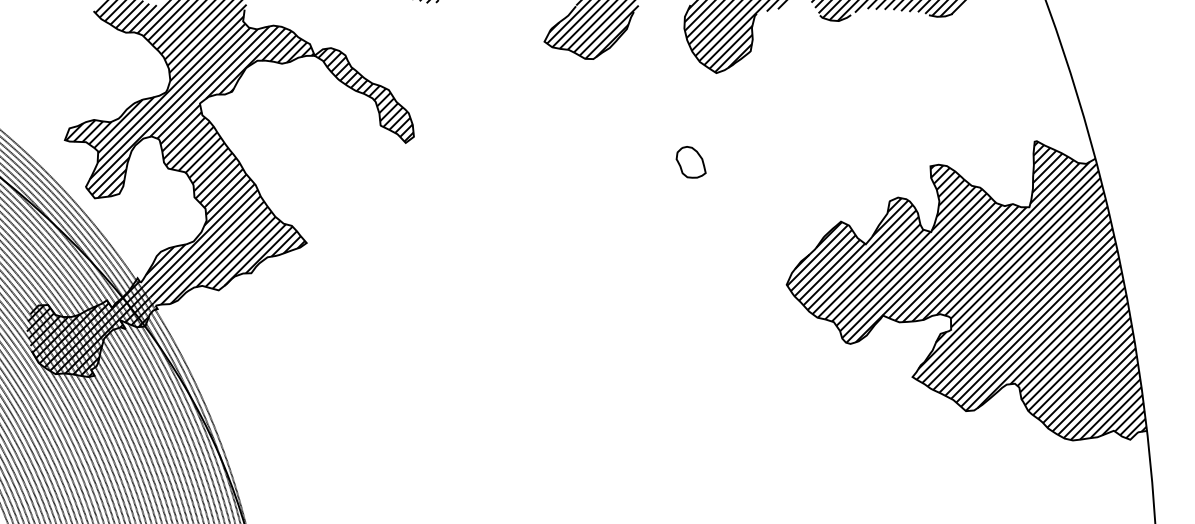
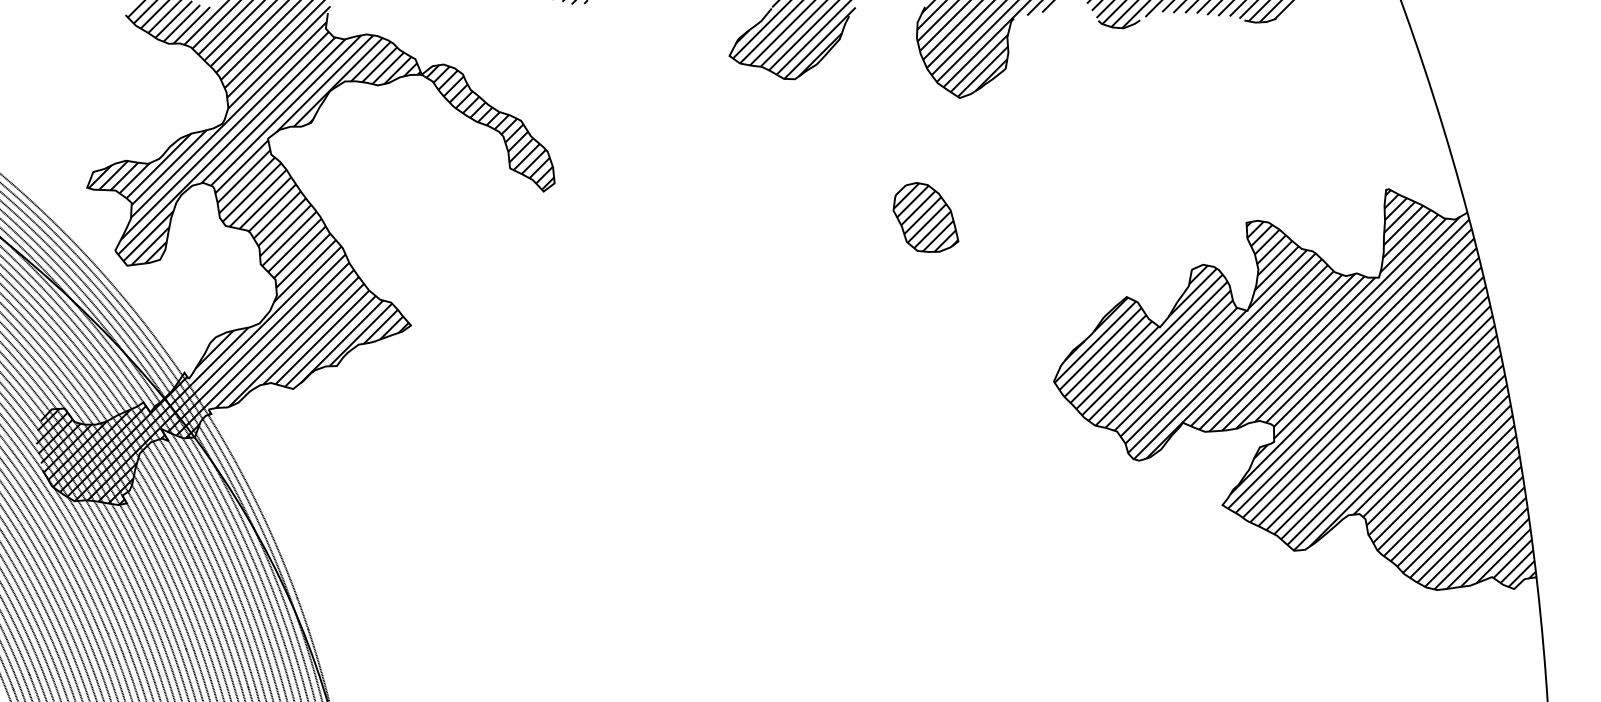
part: (690, 162) -> (925, 217), size x1.67

